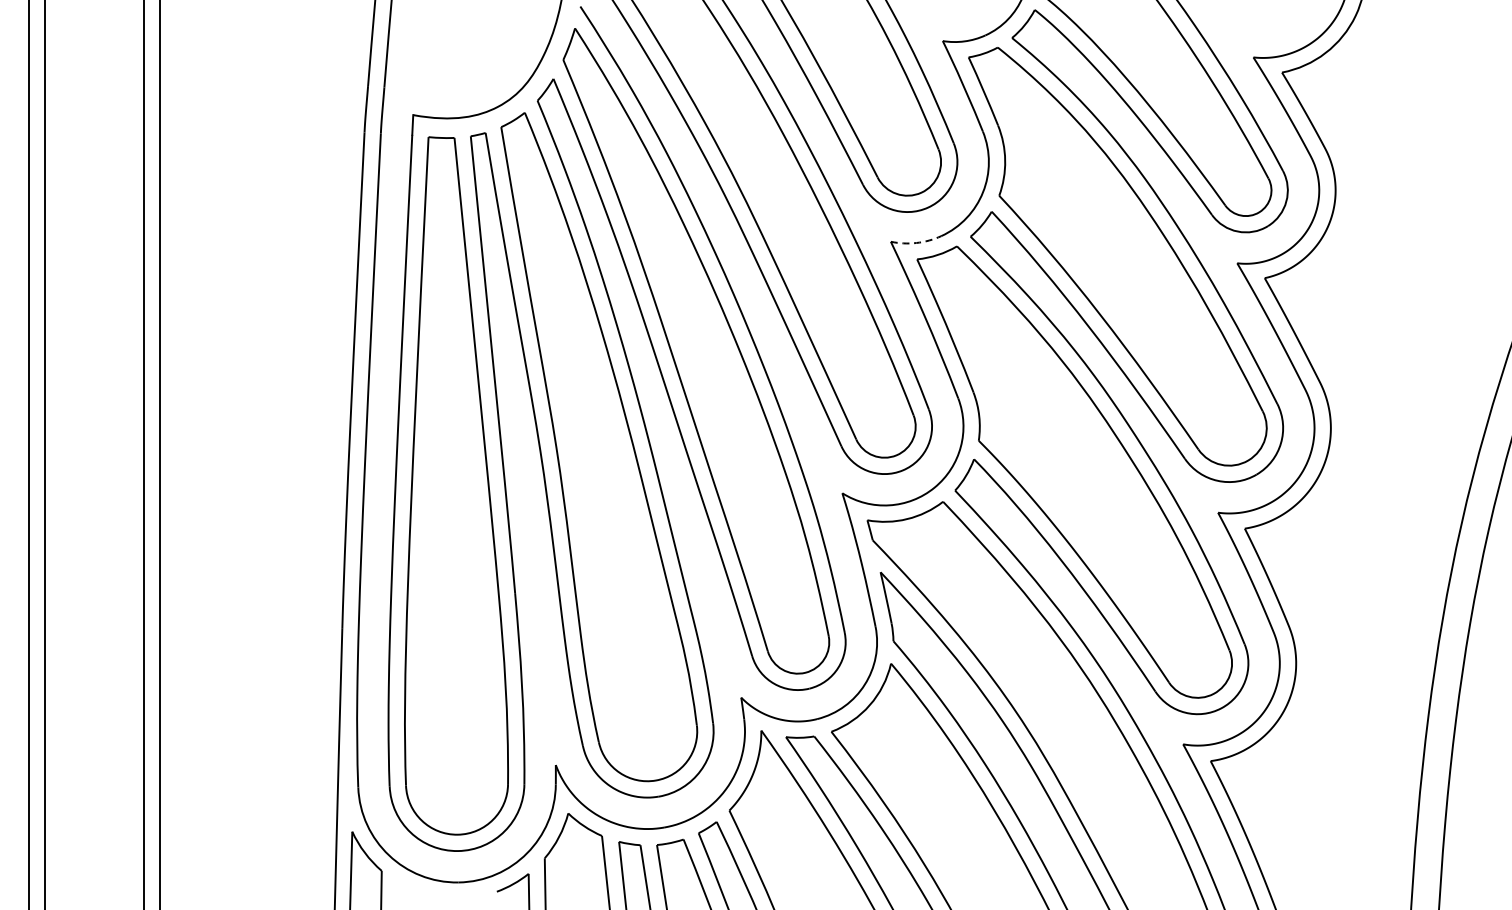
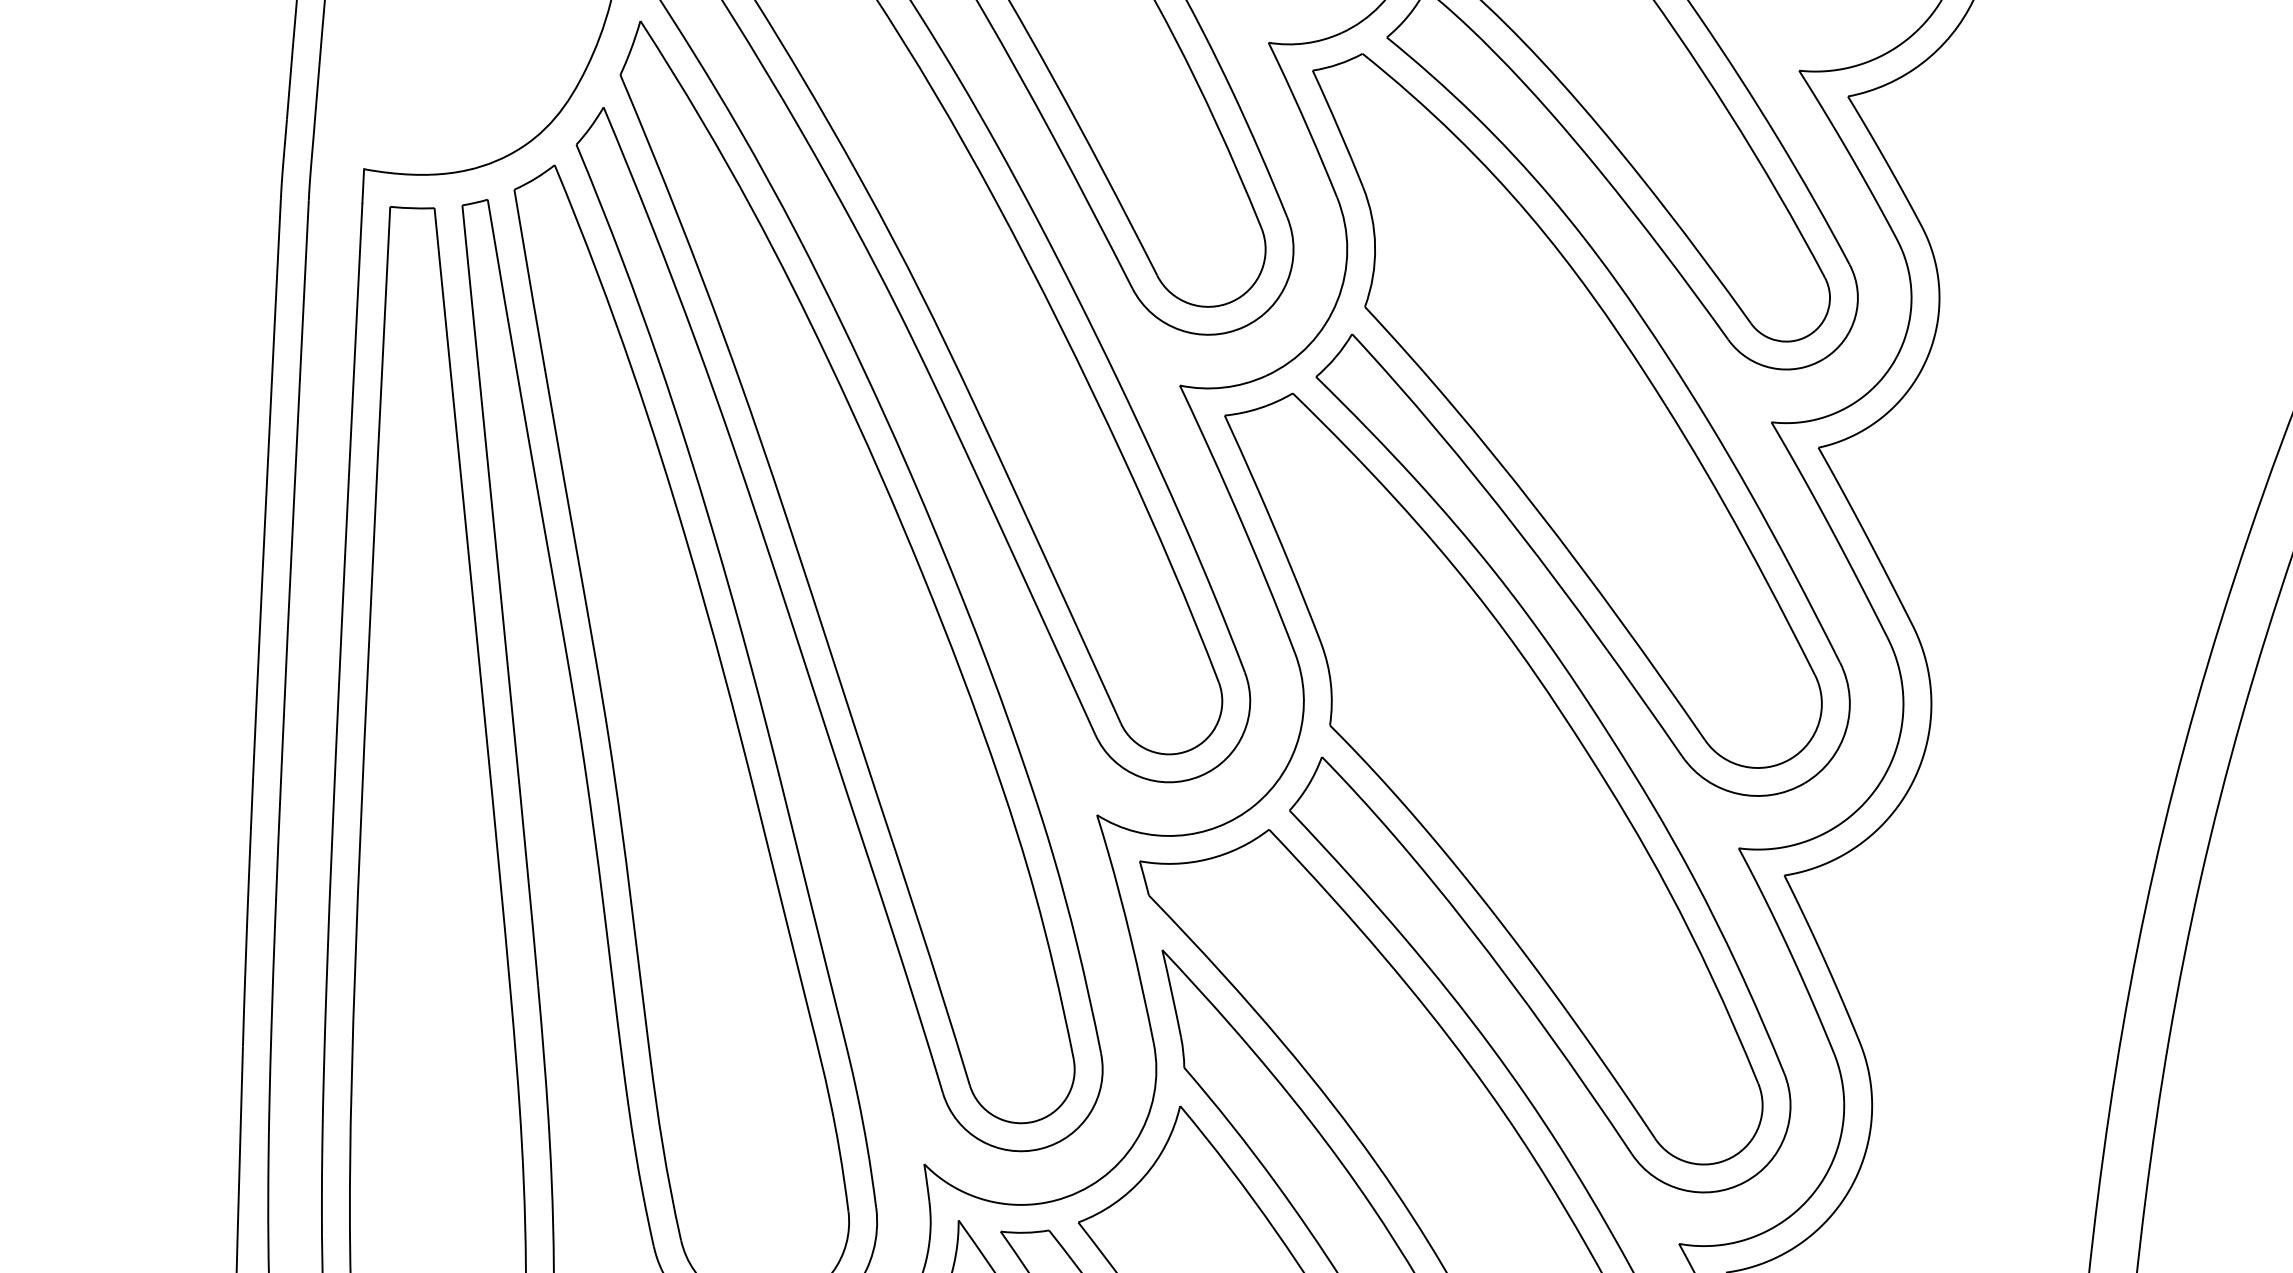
arc: (916, 243) -> (1223, 388), dashed -> solid

